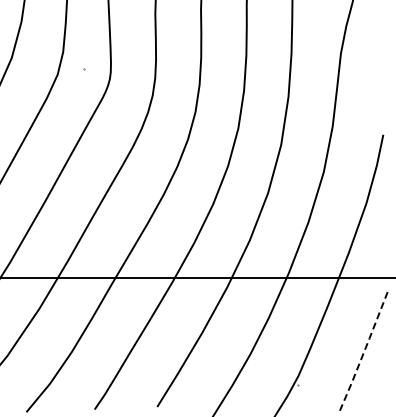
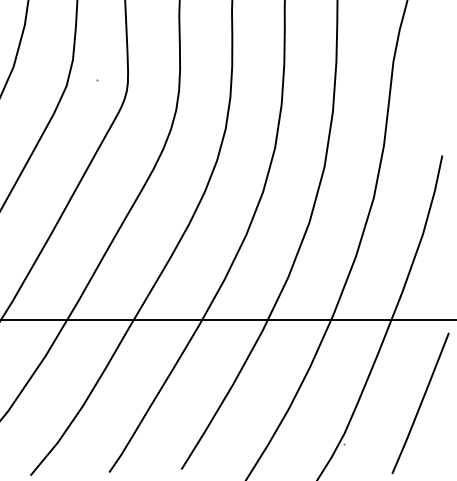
line: (365, 349) -> (421, 403), dashed -> solid

